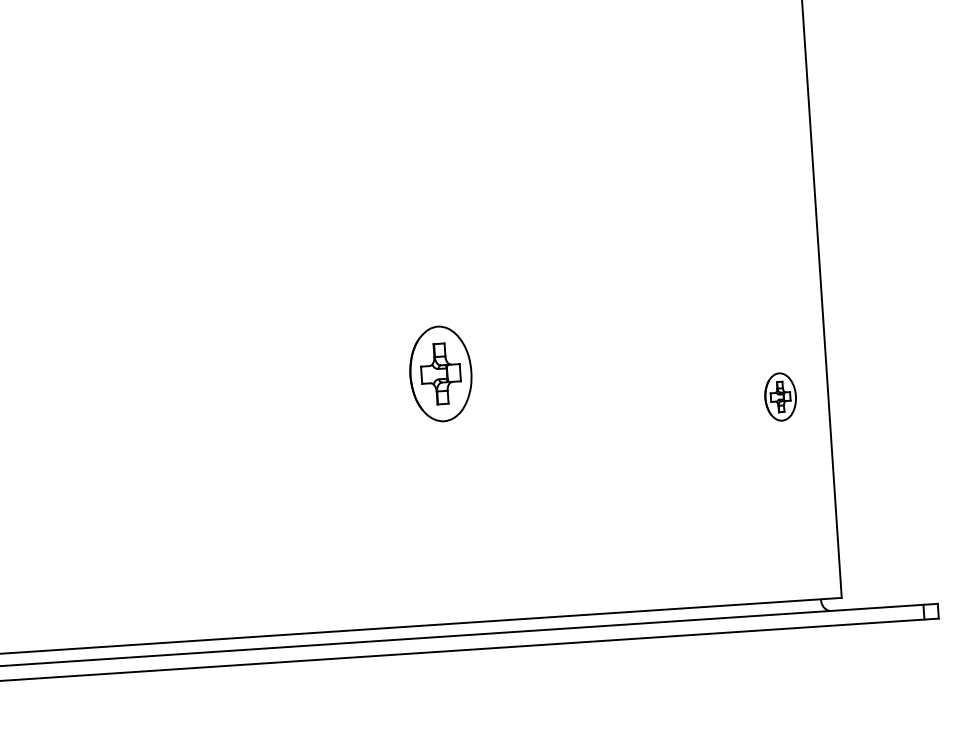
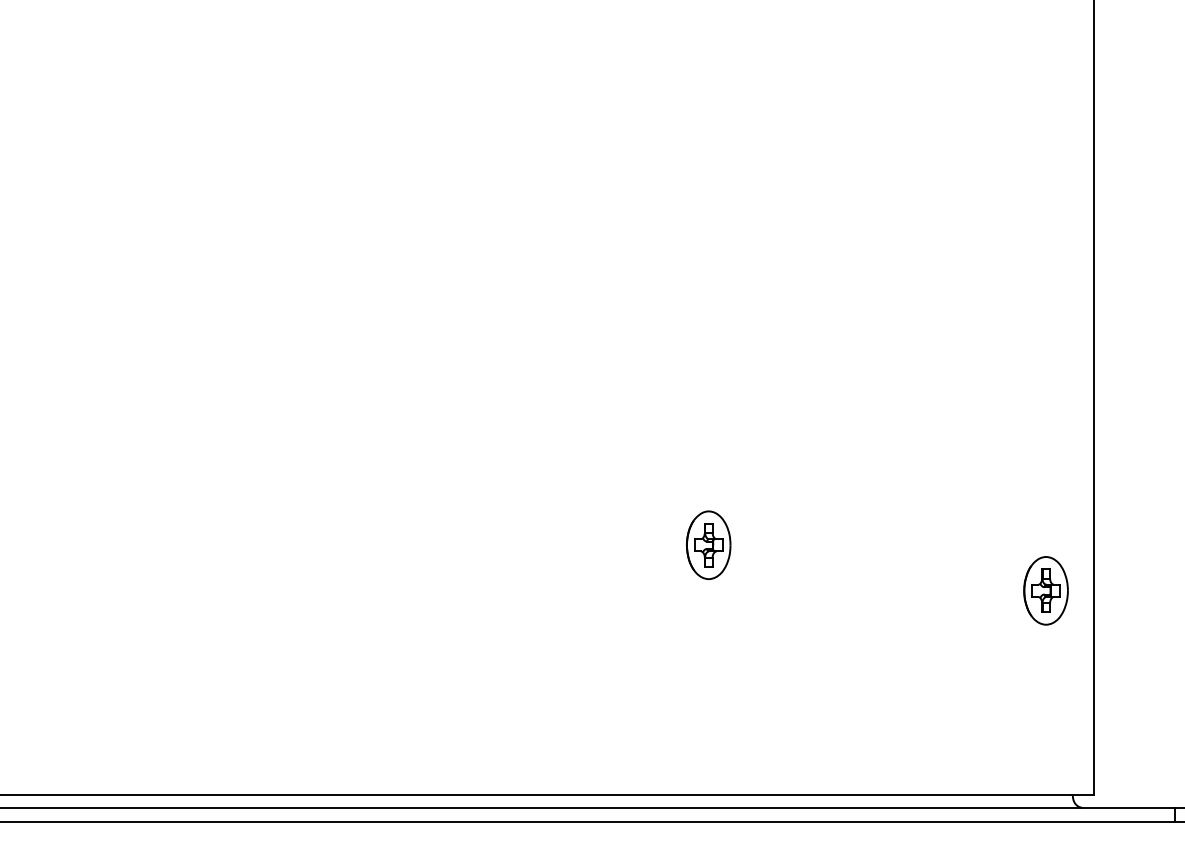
part: (440, 373) -> (708, 544), size x0.71
part: (780, 396) -> (1045, 590), size x1.43

